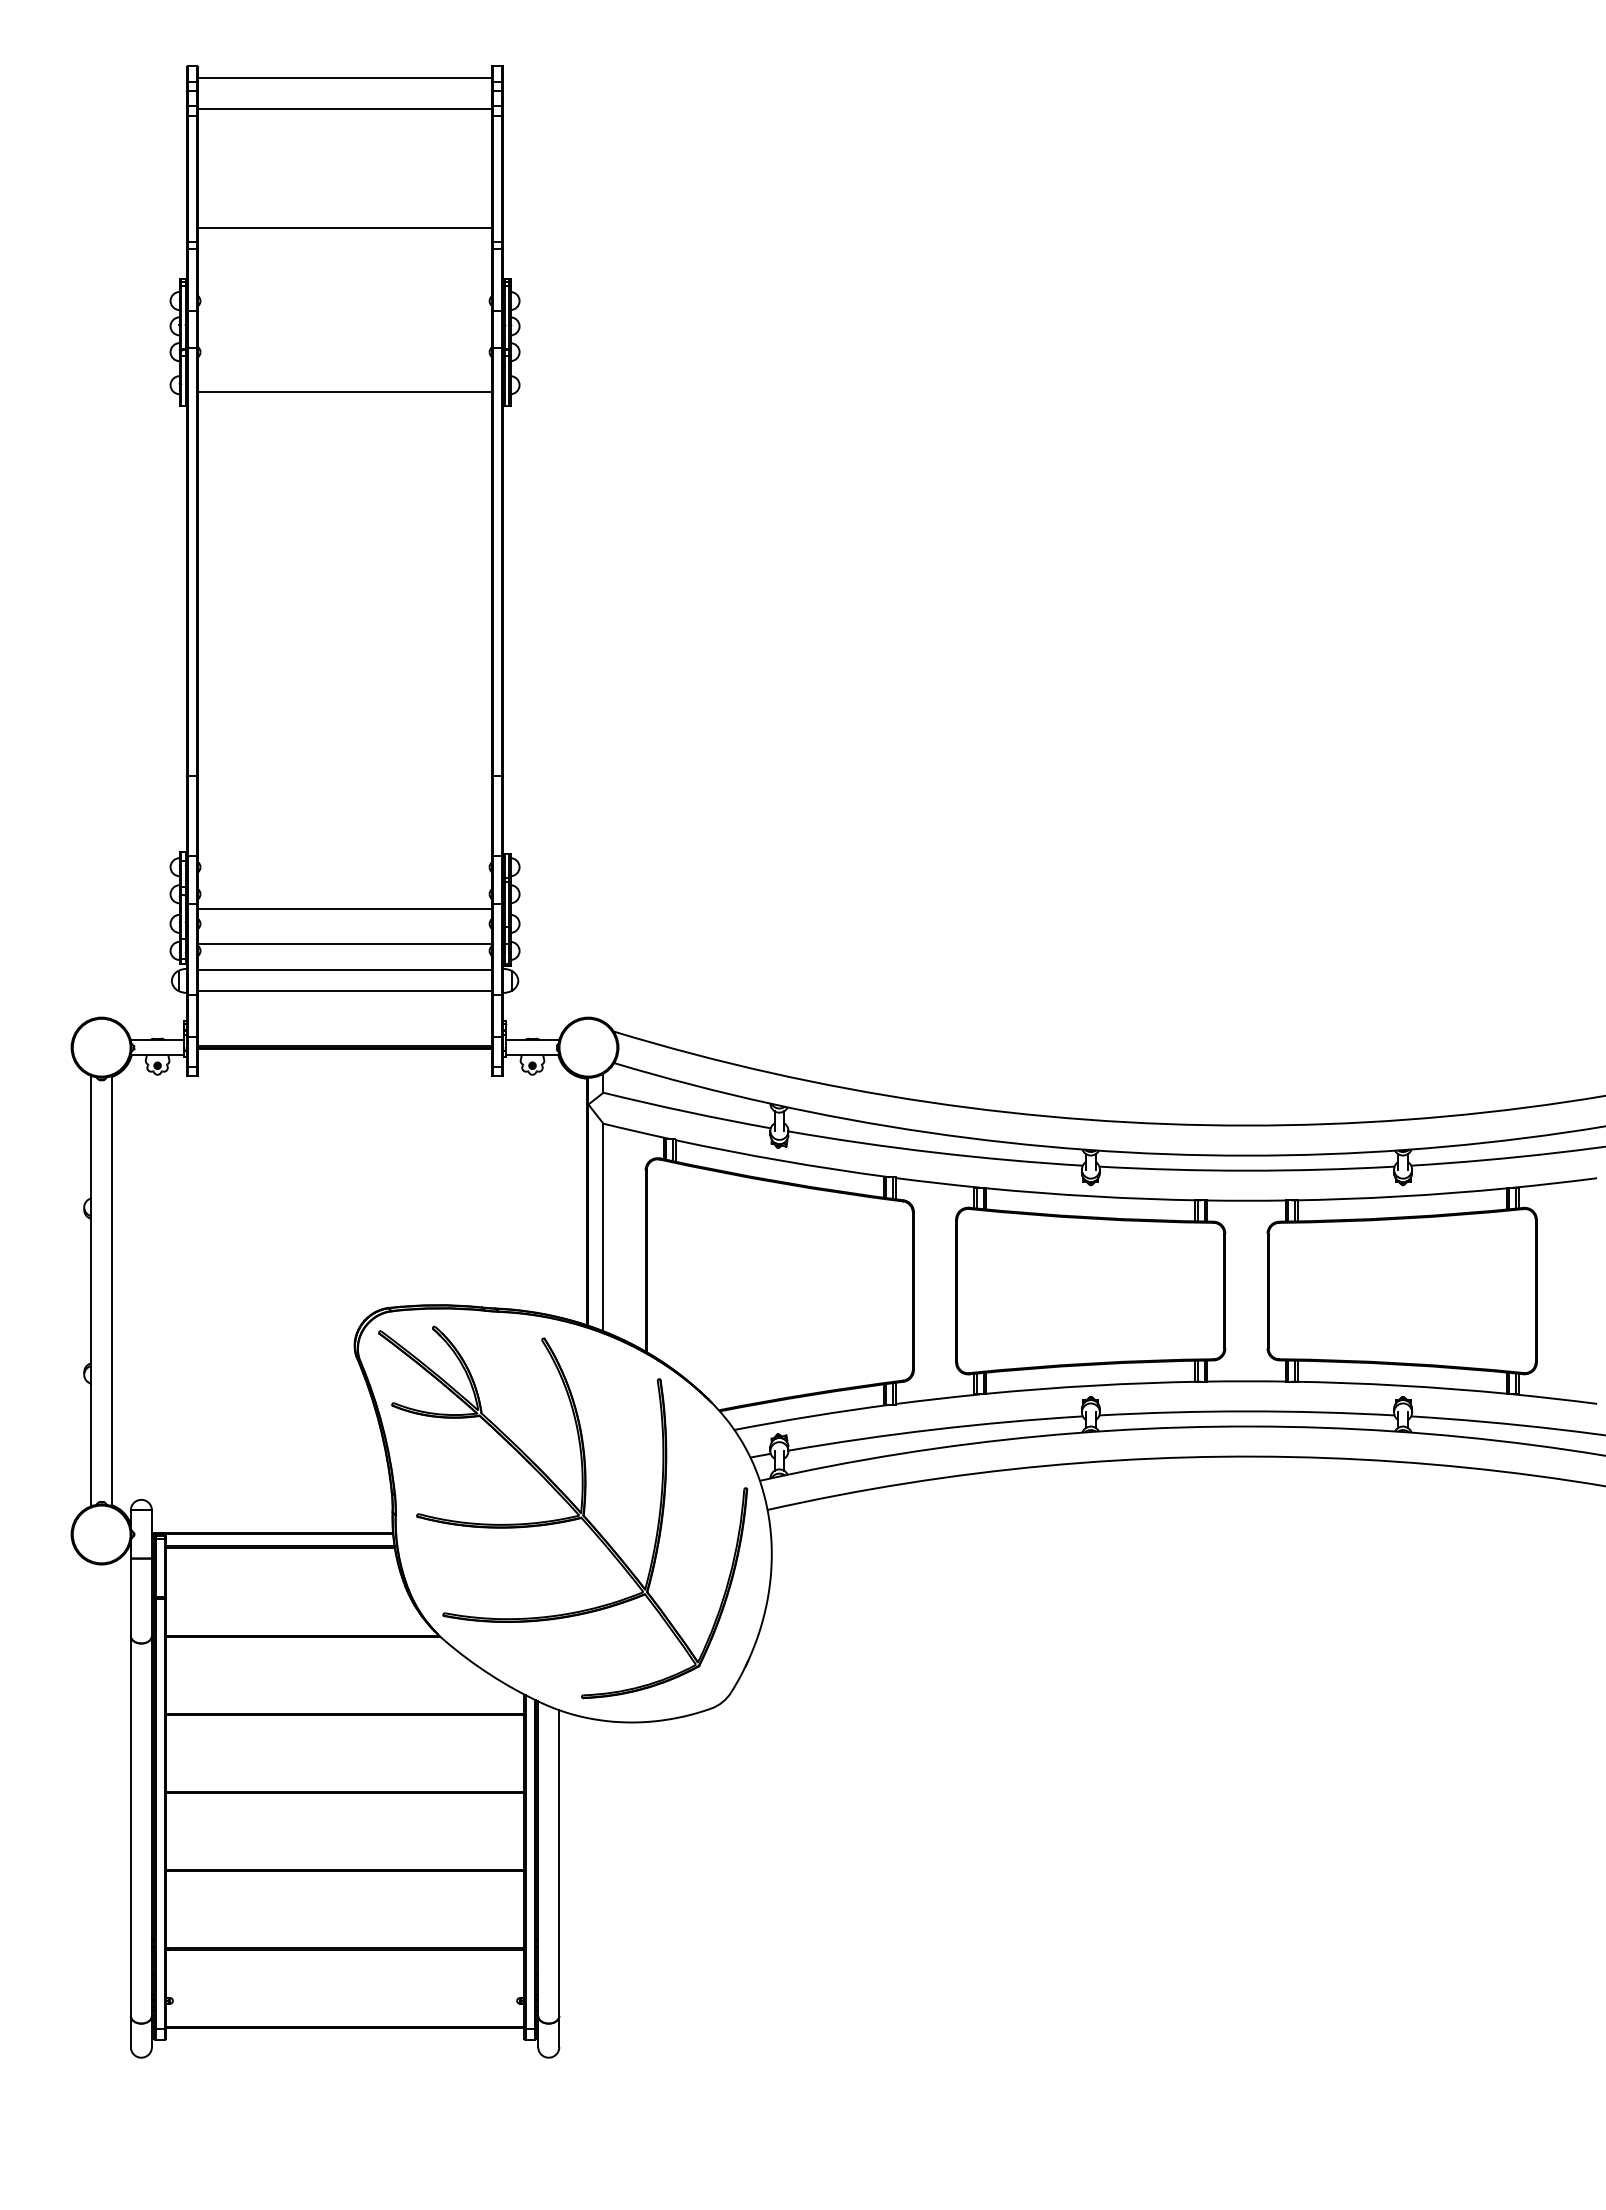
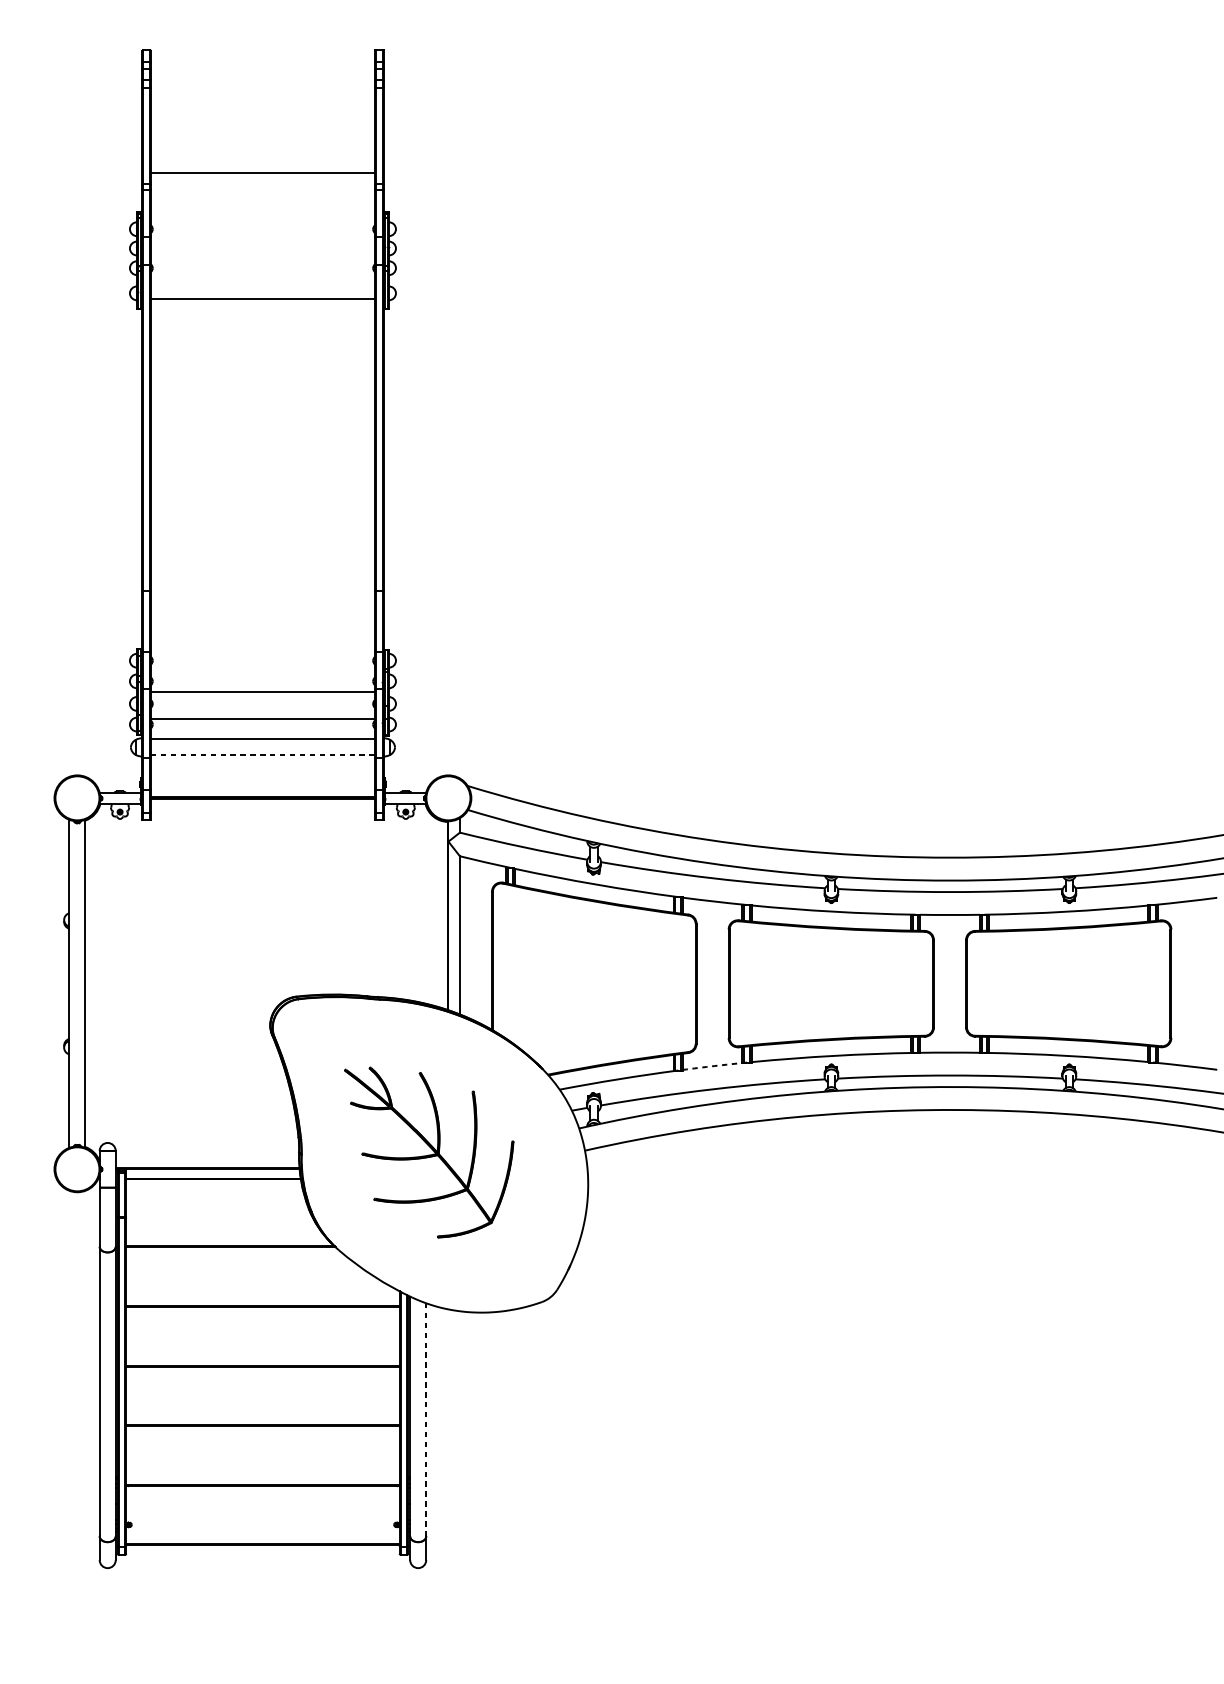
line: (344, 78) -> (262, 59), removed
line: (344, 108) -> (262, 82), removed
line: (345, 991) -> (263, 755), solid -> dashed
arc: (937, 1398) -> (714, 1065), solid -> dashed
part: (563, 1512) -> (429, 1152), size x0.6
line: (559, 1863) -> (426, 1420), solid -> dashed

